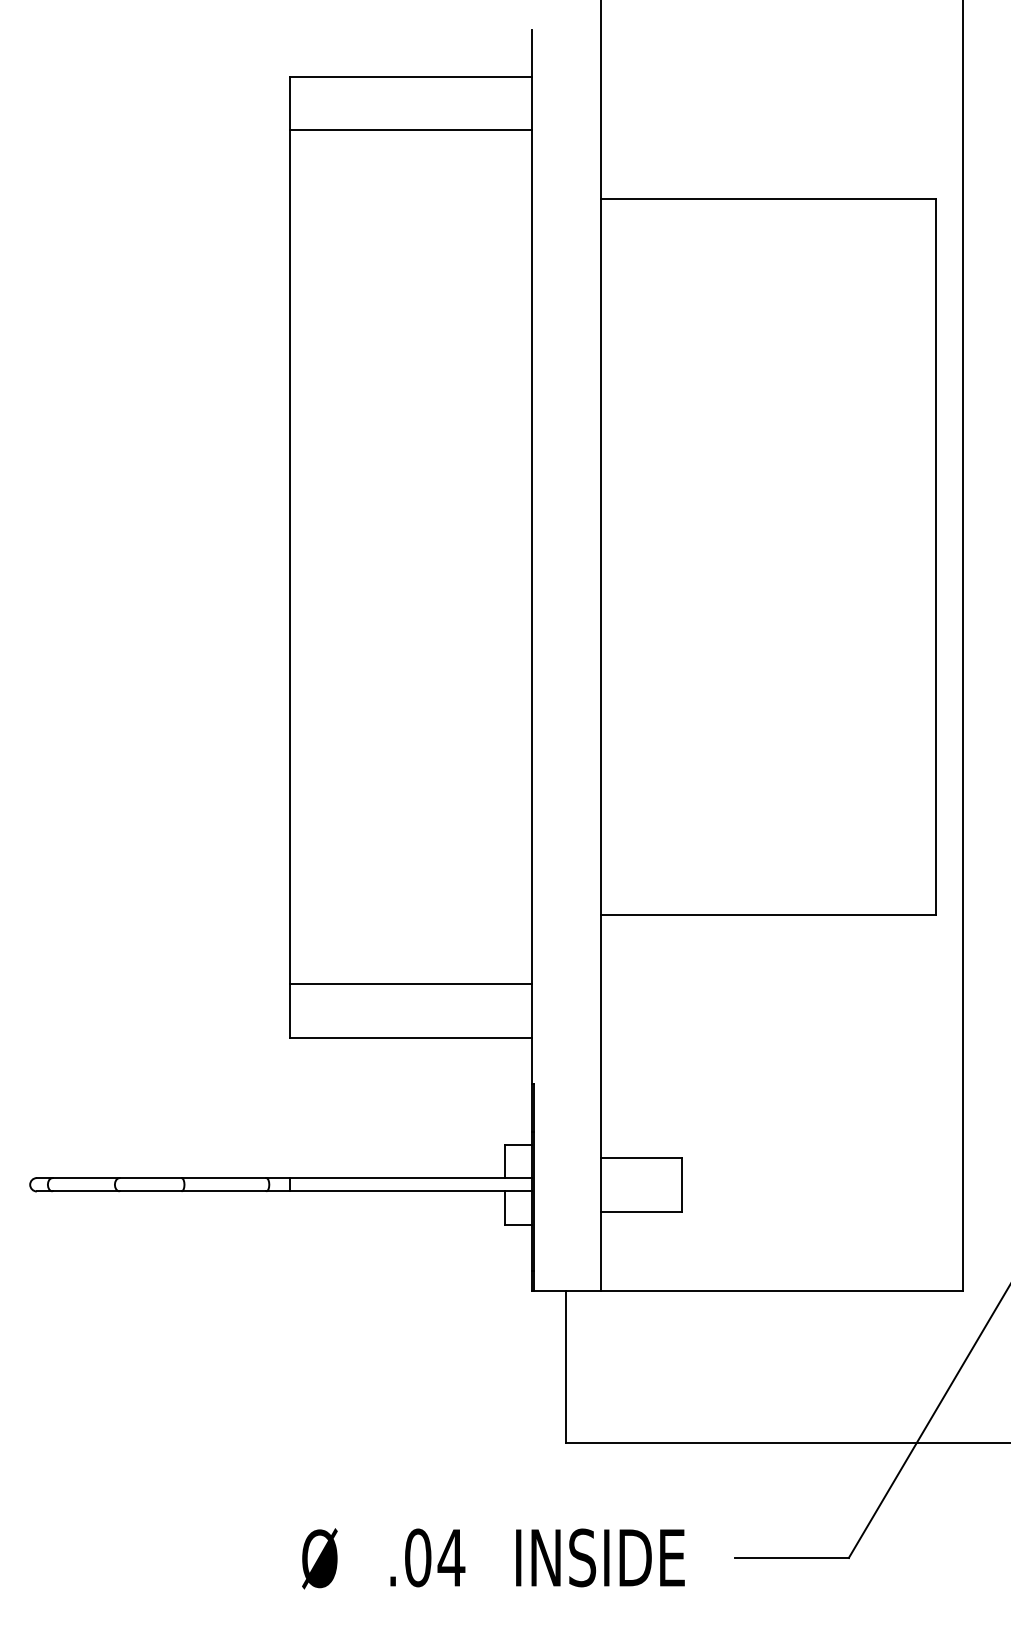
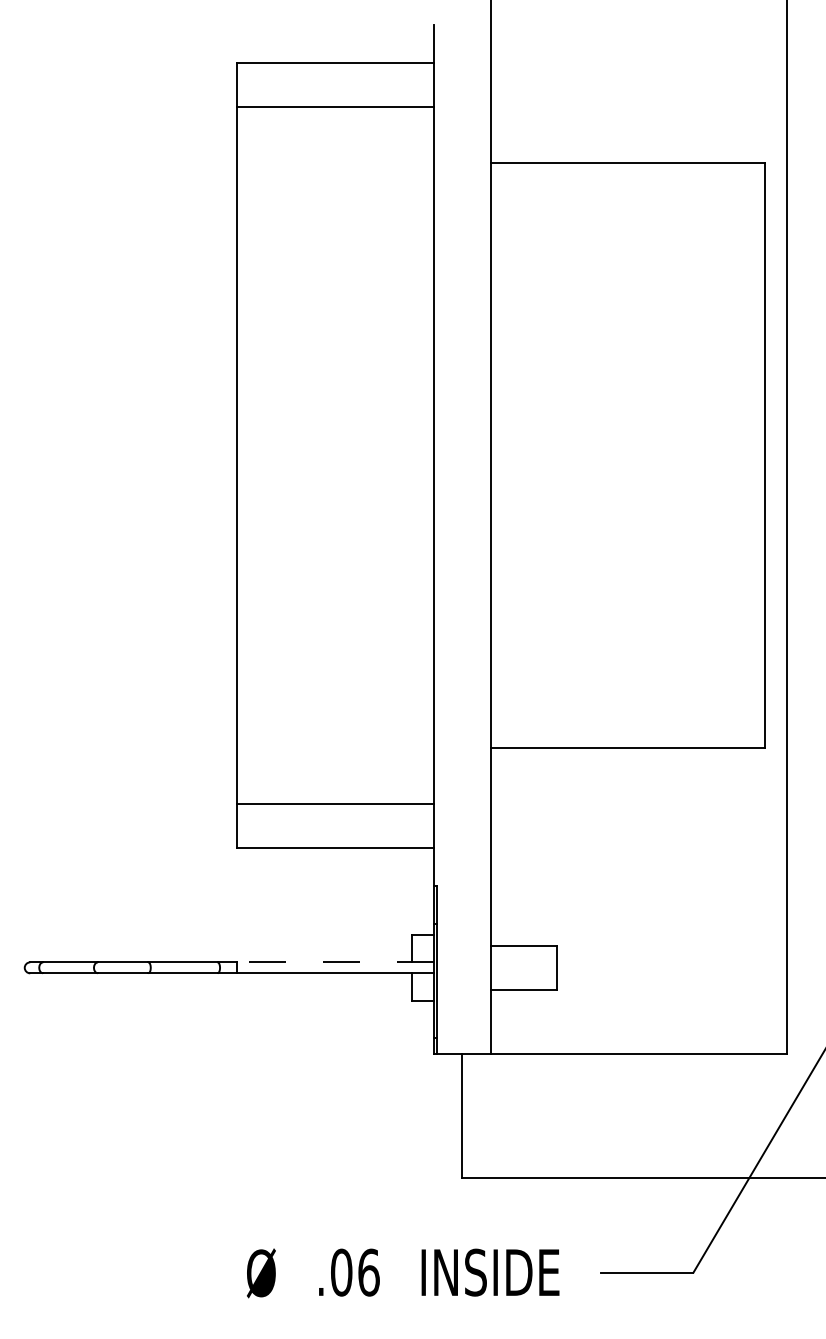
line: (410, 1178) -> (335, 962), solid -> dashed
text: (451, 1557) -> (368, 1272), .04 -> .06

